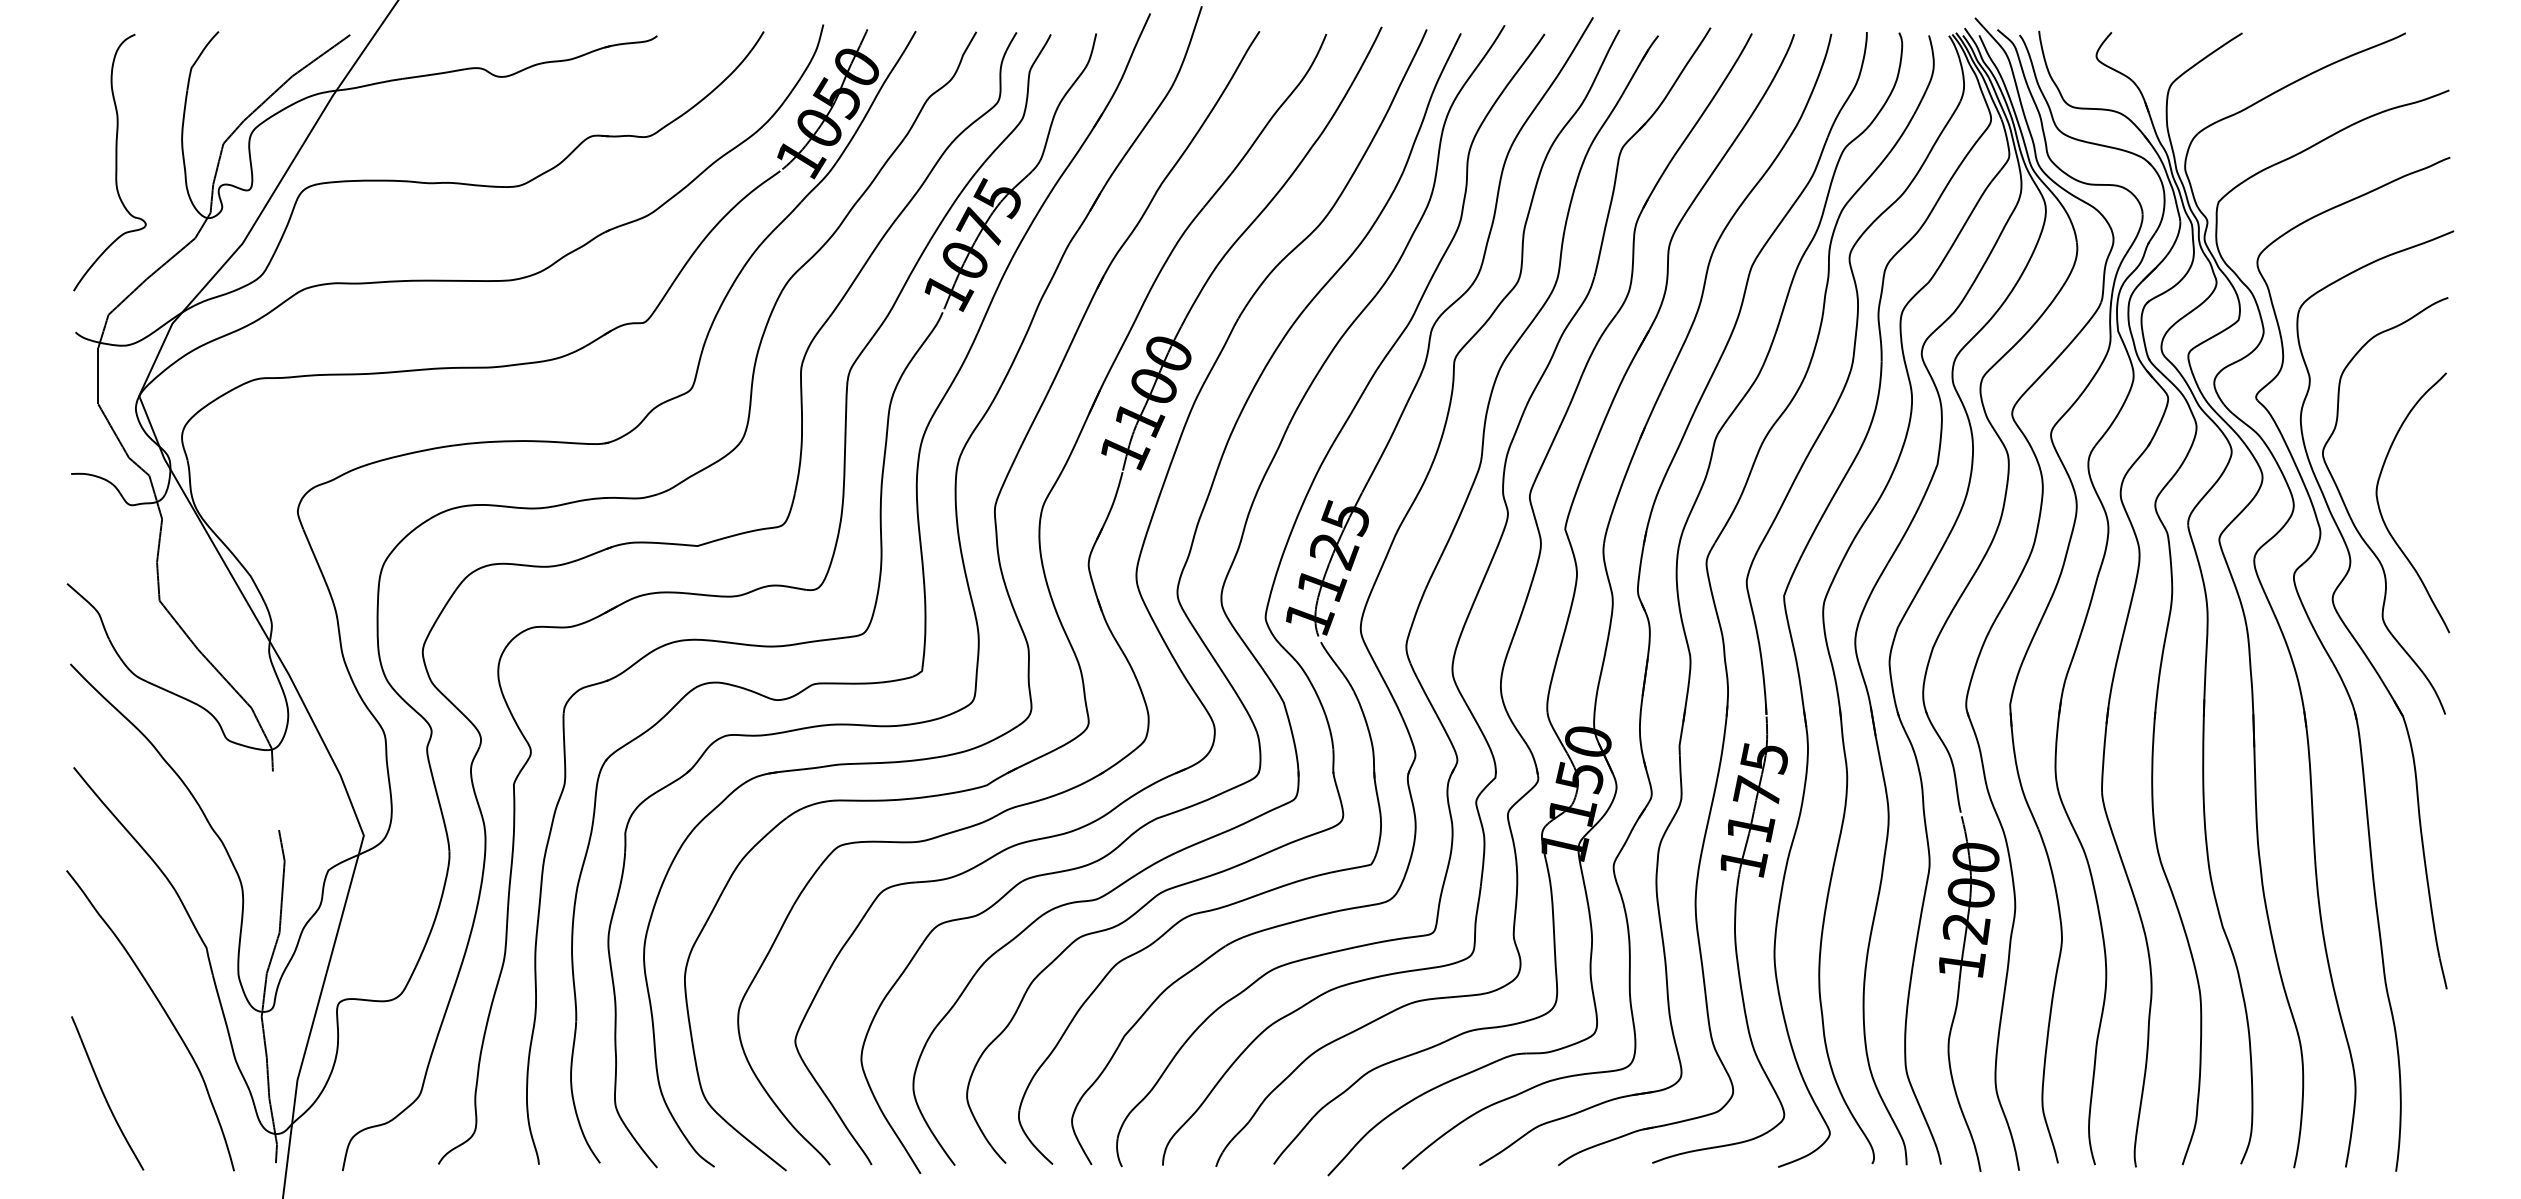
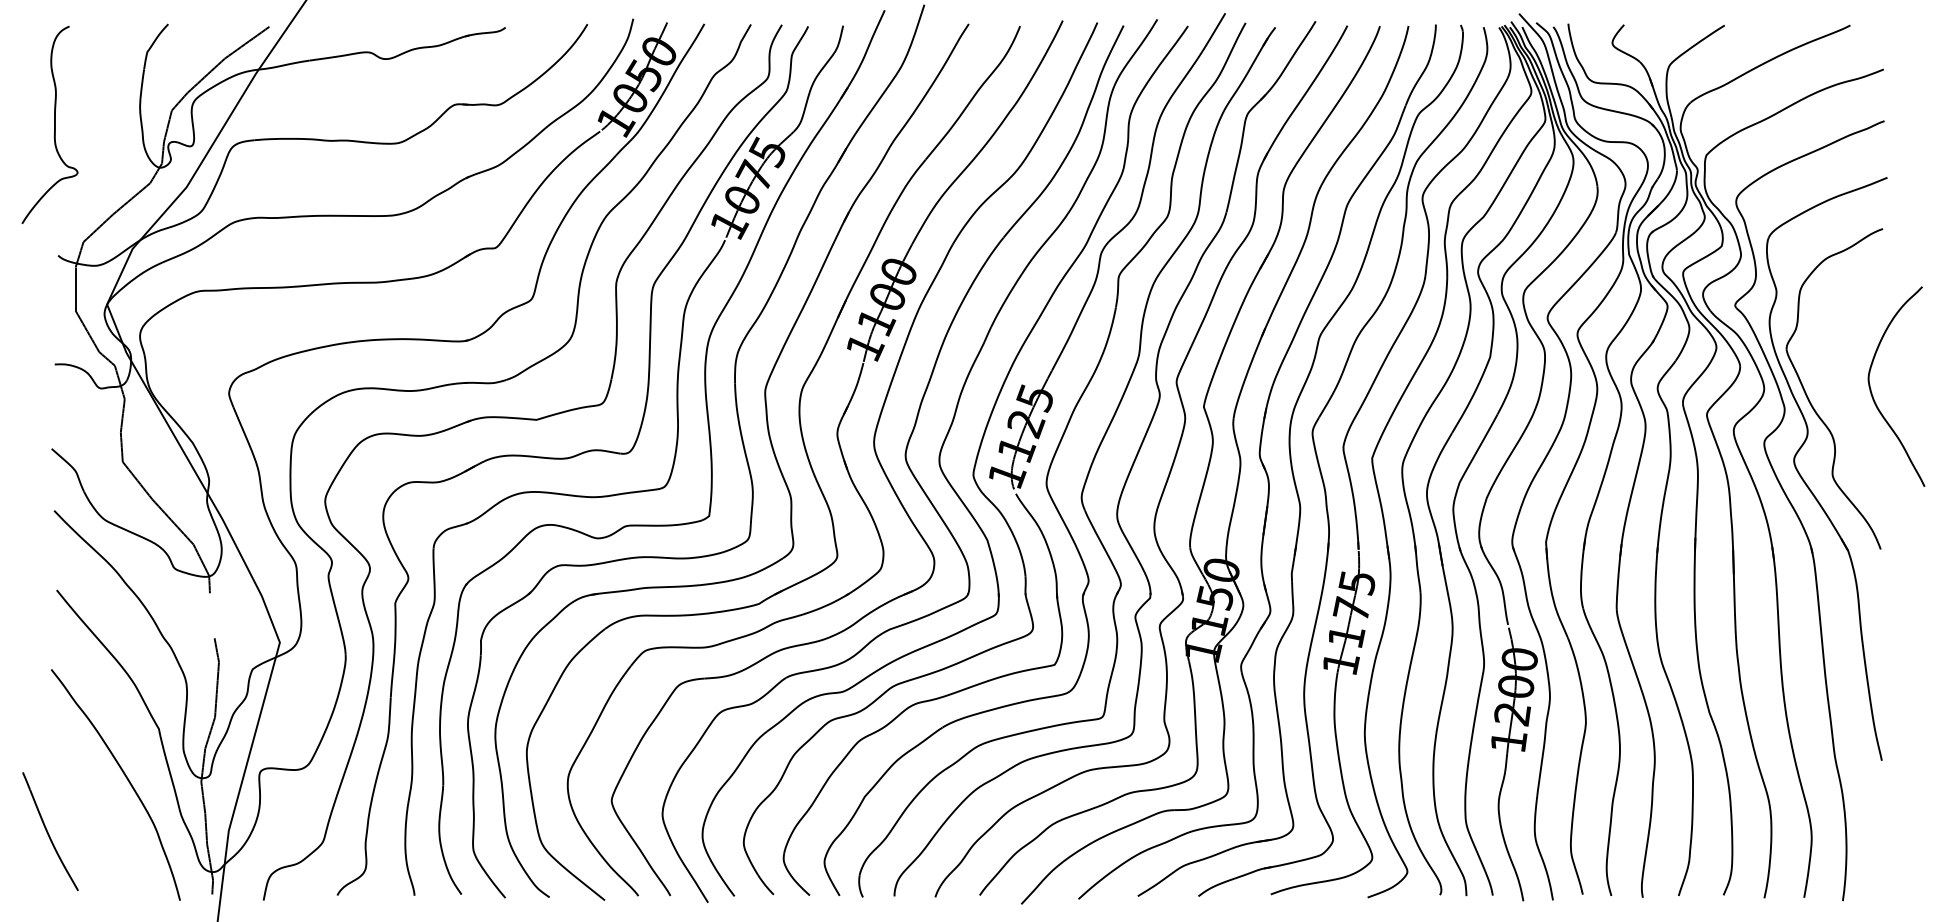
part: (109, 162) -> (49, 124), moved
curve: (2381, 511) -> (1872, 393), moved
part: (107, 1093) -> (50, 831), moved

